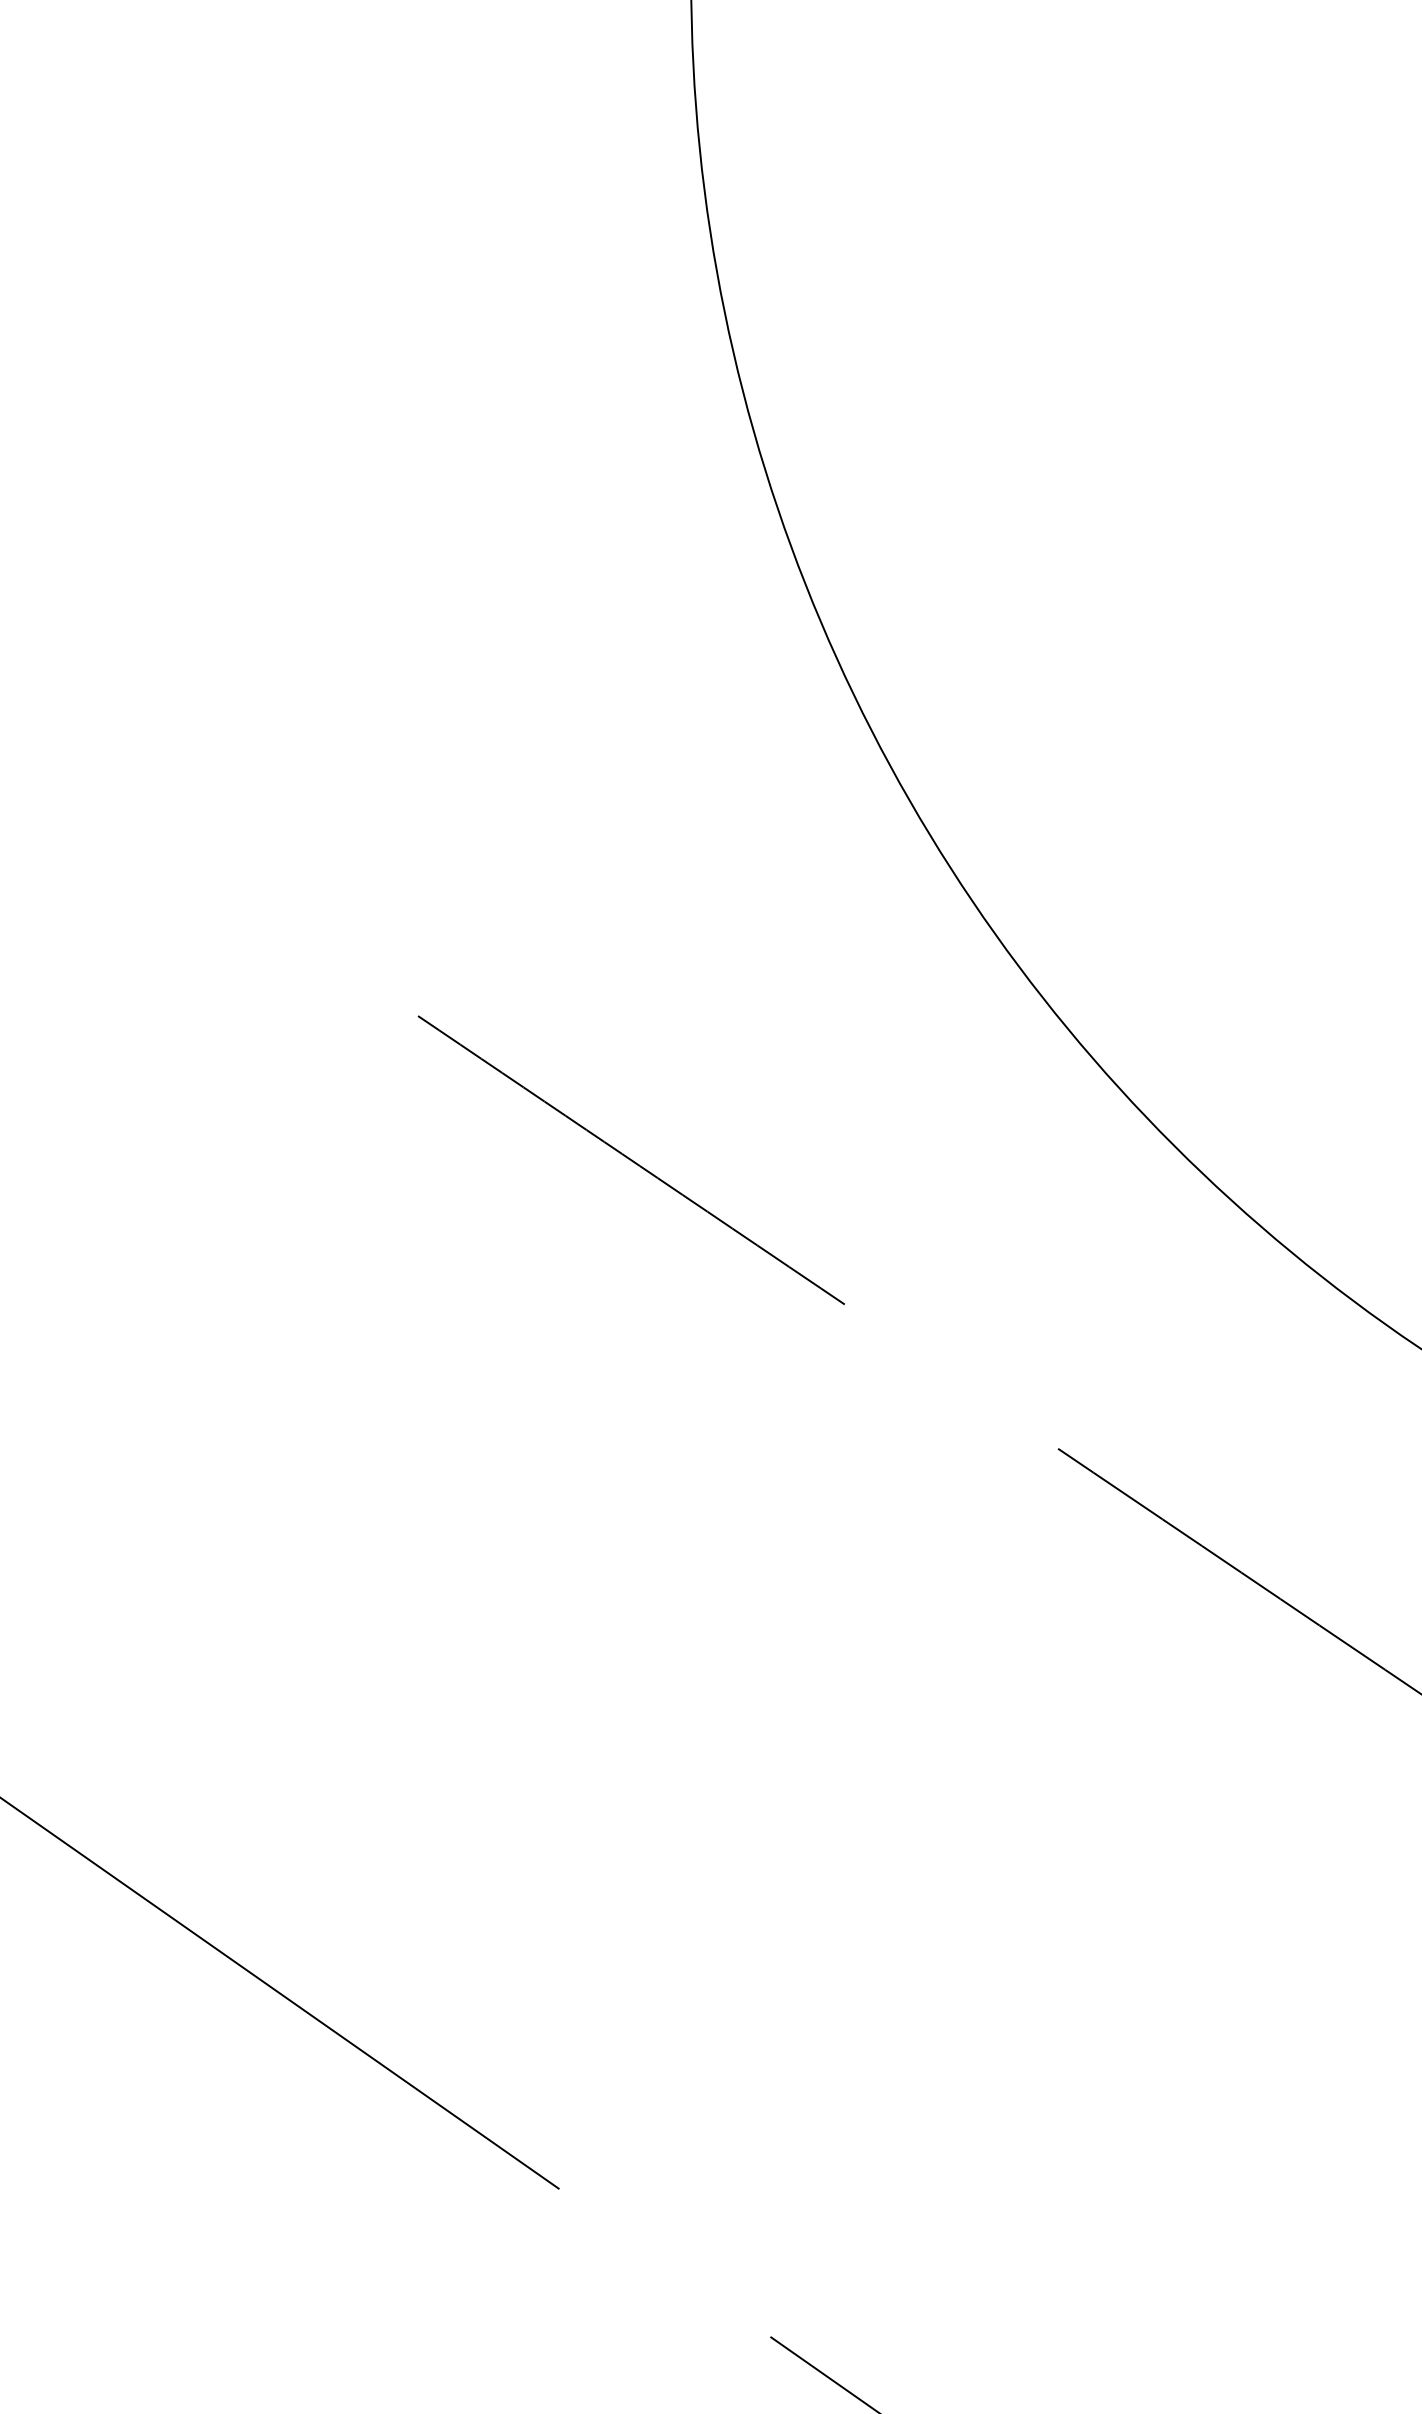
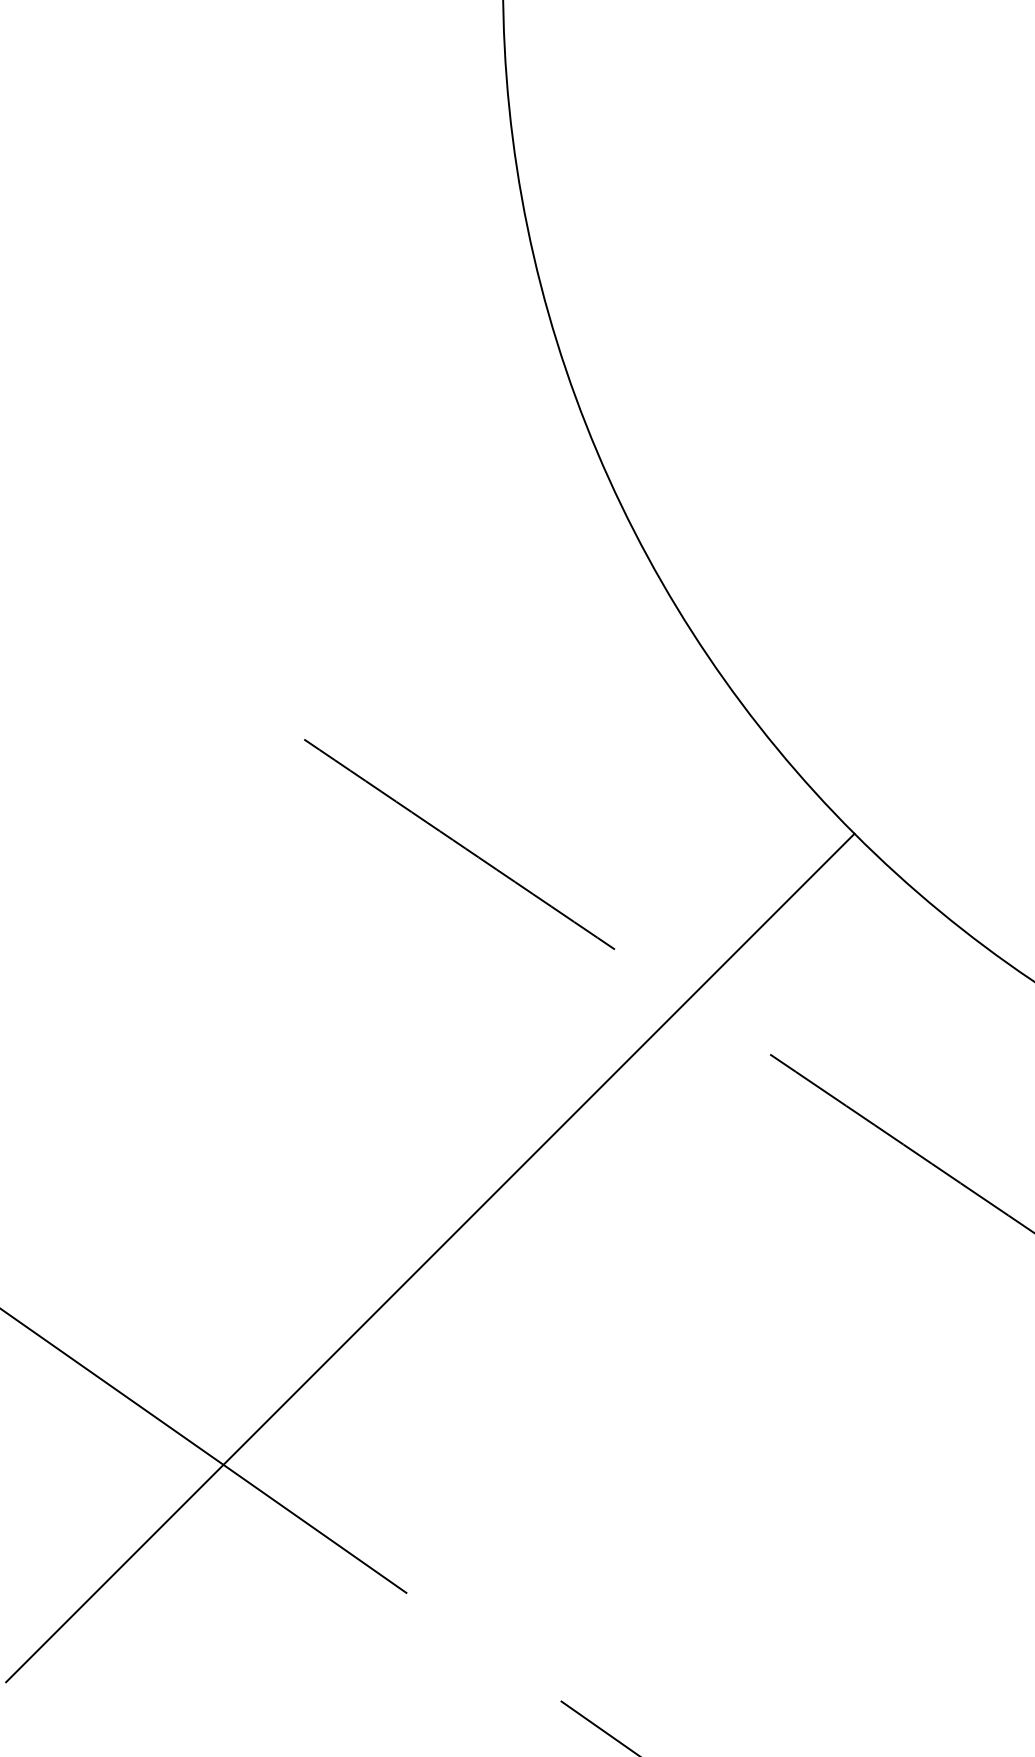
line: (591, 1727) -> (430, 1257), added

